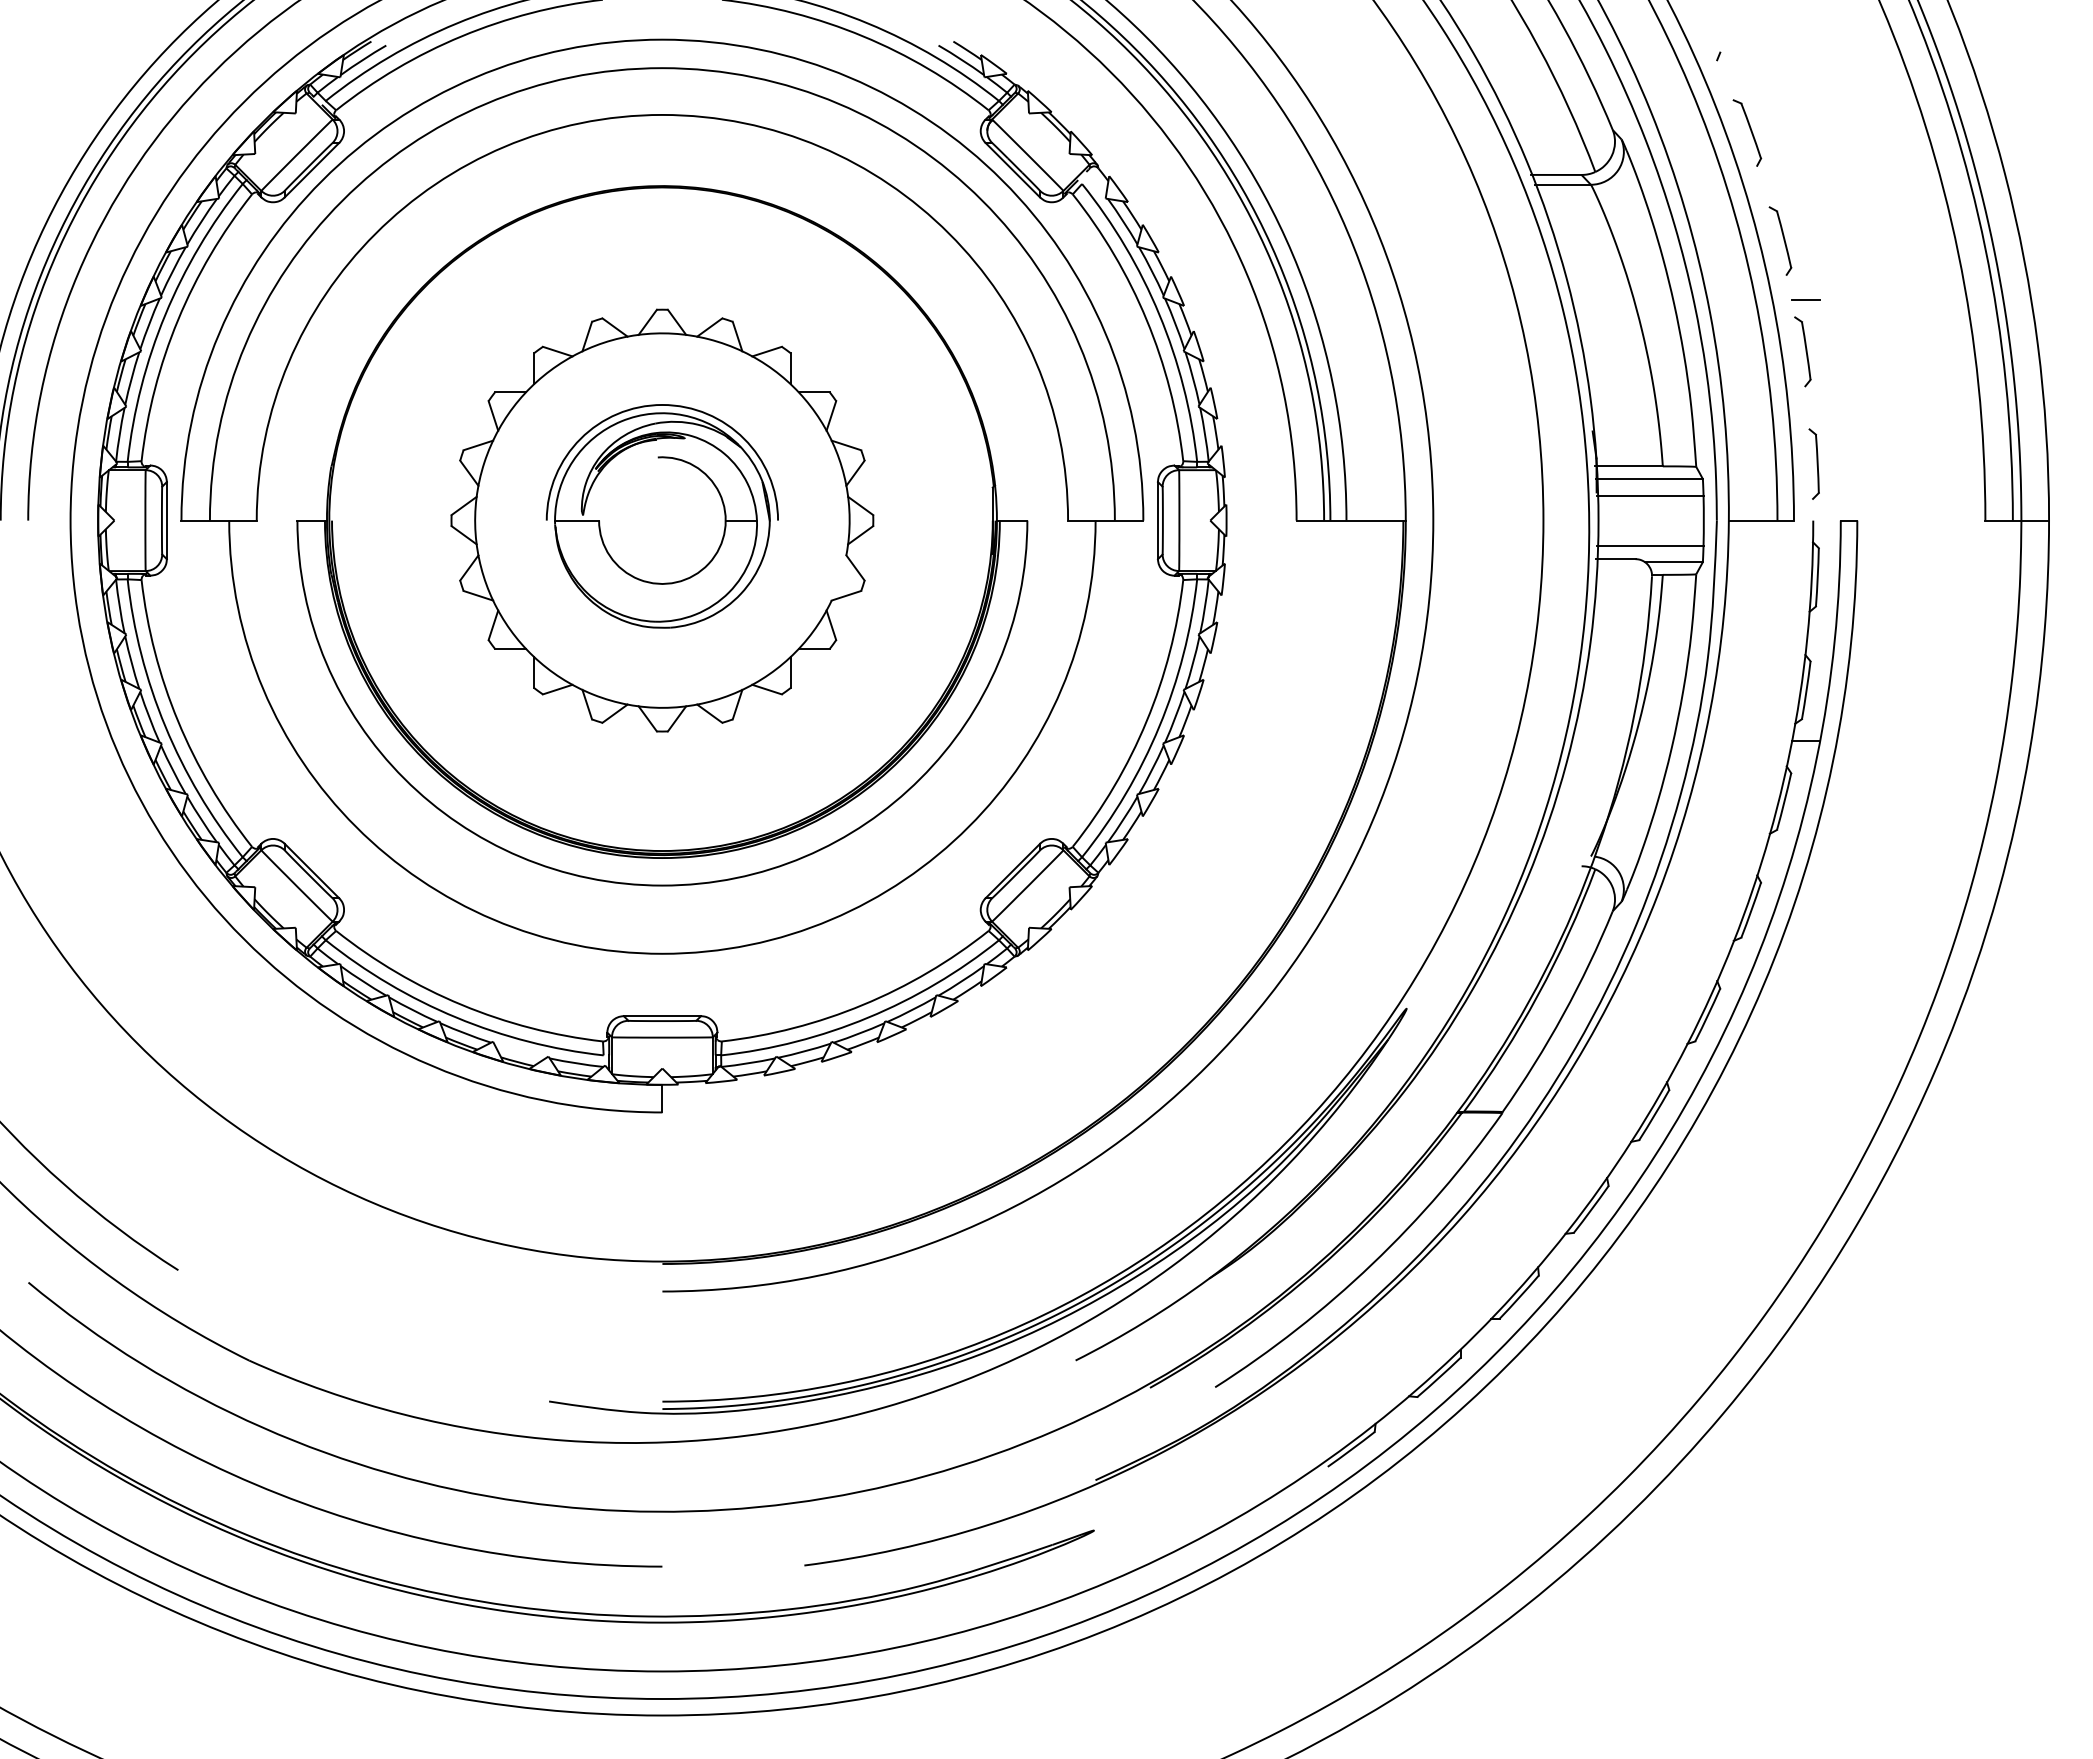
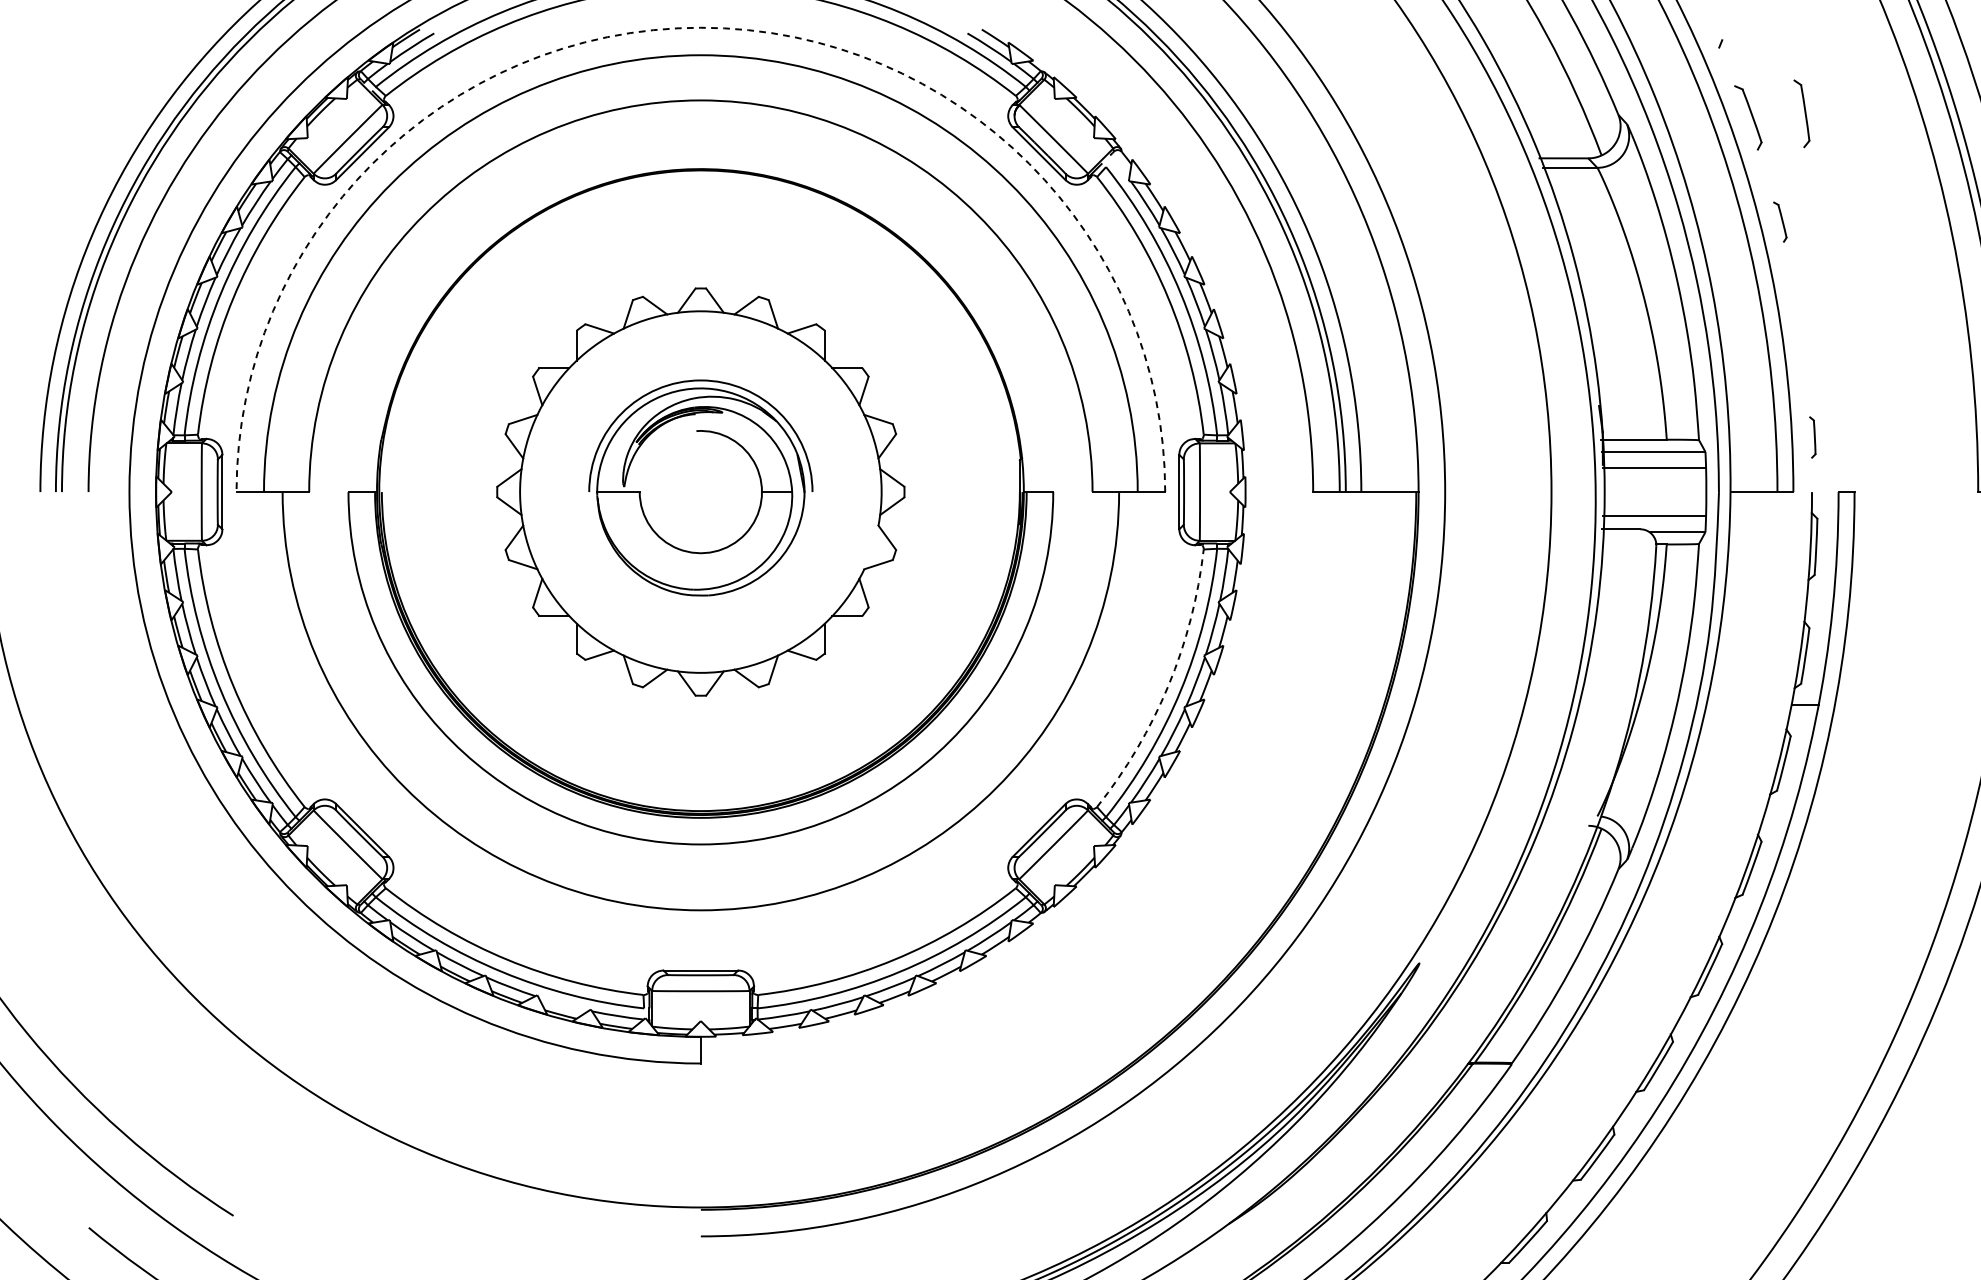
arc: (662, 39) -> (700, 27), solid -> dashed
part: (1780, 240) -> (1780, 221), size x0.6
line: (1806, 300) -> (1805, 279), removed
part: (1802, 351) -> (1801, 113), moved
part: (1813, 463) -> (1812, 436), size x0.6
arc: (1146, 721) -> (1168, 686), solid -> dashed

